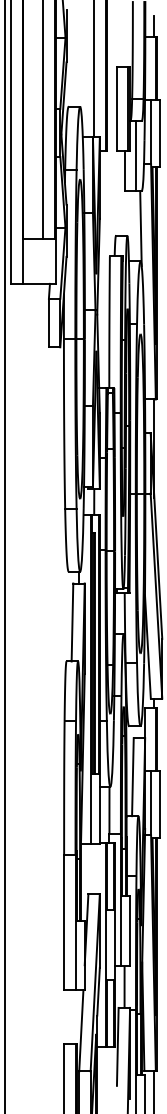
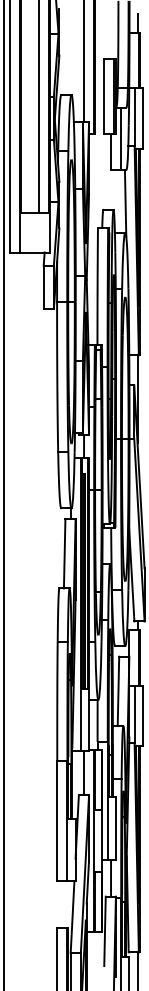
line: (94, 869) -> (84, 773), added

